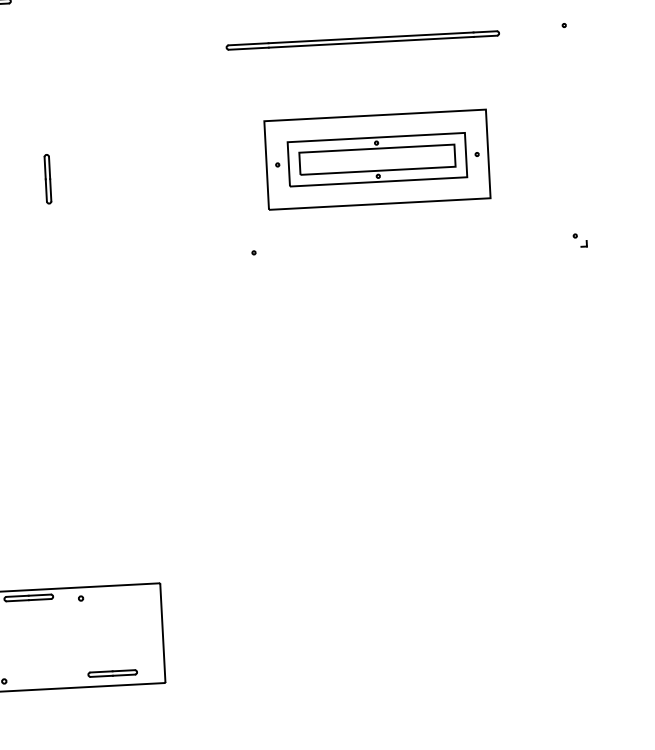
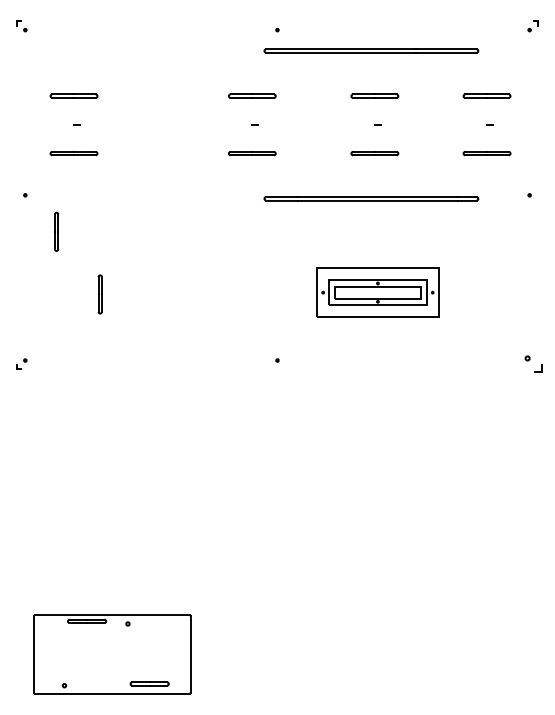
part: (376, 159) -> (377, 292), size x0.7
part: (47, 179) -> (99, 294), moved
part: (579, 239) -> (532, 363), size x1.6

